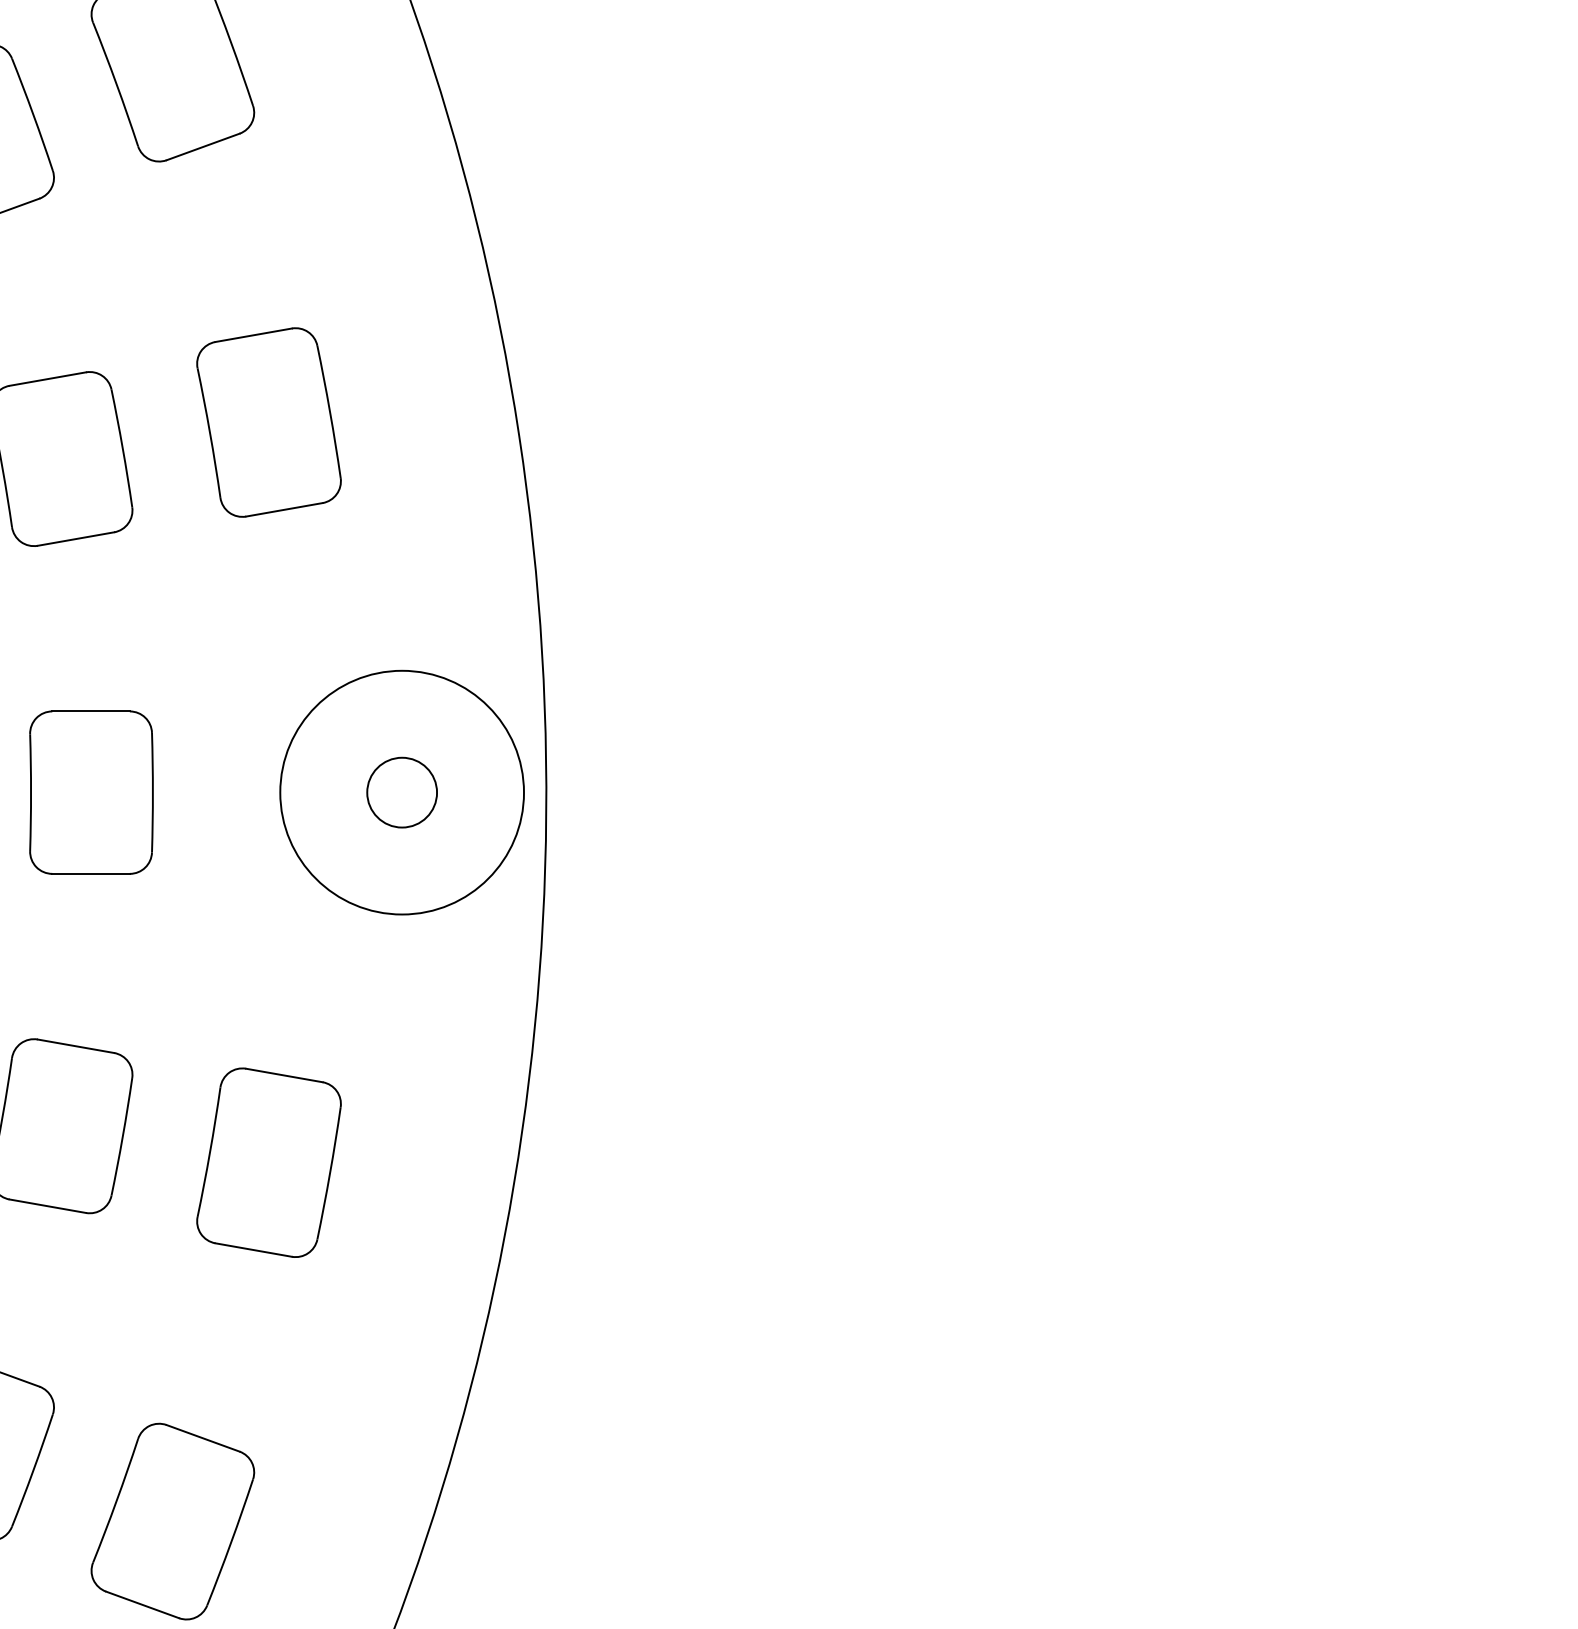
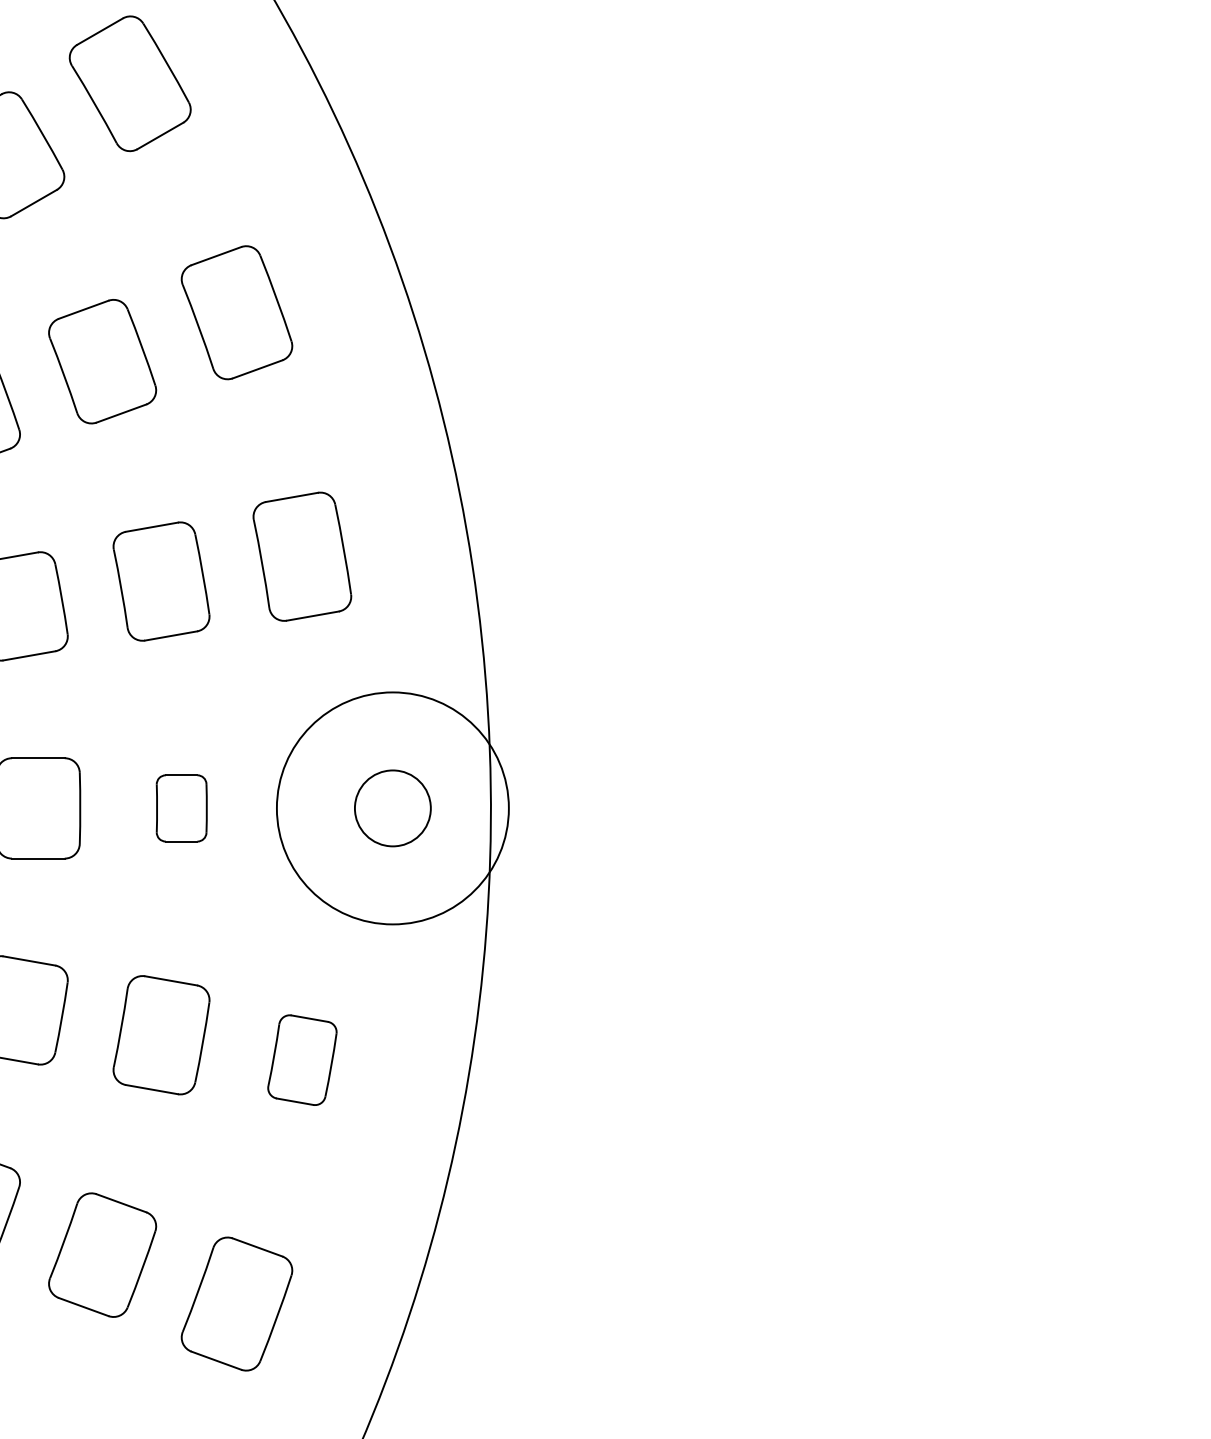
part: (91, 792) -> (181, 808), size x0.6
circle: (401, 792) -> (392, 808), size x1.4
circle: (401, 792) -> (392, 808), size x1.6
part: (269, 1163) -> (302, 1060), size x0.7

